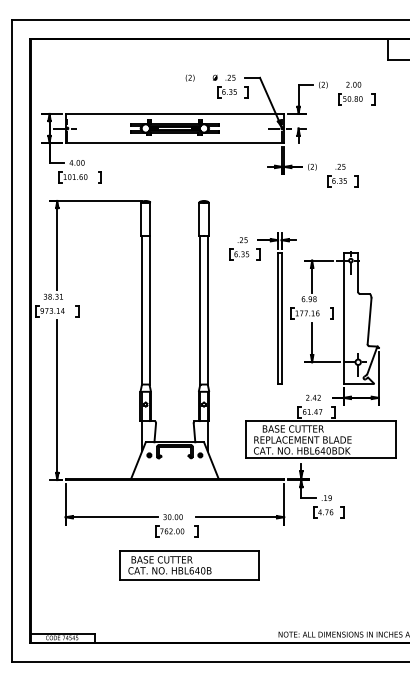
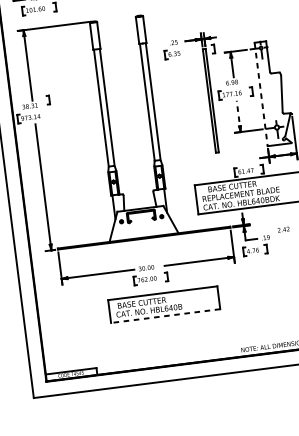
part: (258, 254) -> (213, 49), moved
part: (77, 311) -> (48, 100), moved
line: (343, 318) -> (261, 94), solid -> dashed
line: (312, 342) -> (239, 116), solid -> dashed
text: (313, 397) -> (283, 229), moved
part: (328, 512) -> (255, 250), moved
line: (189, 580) -> (165, 316), solid -> dashed

